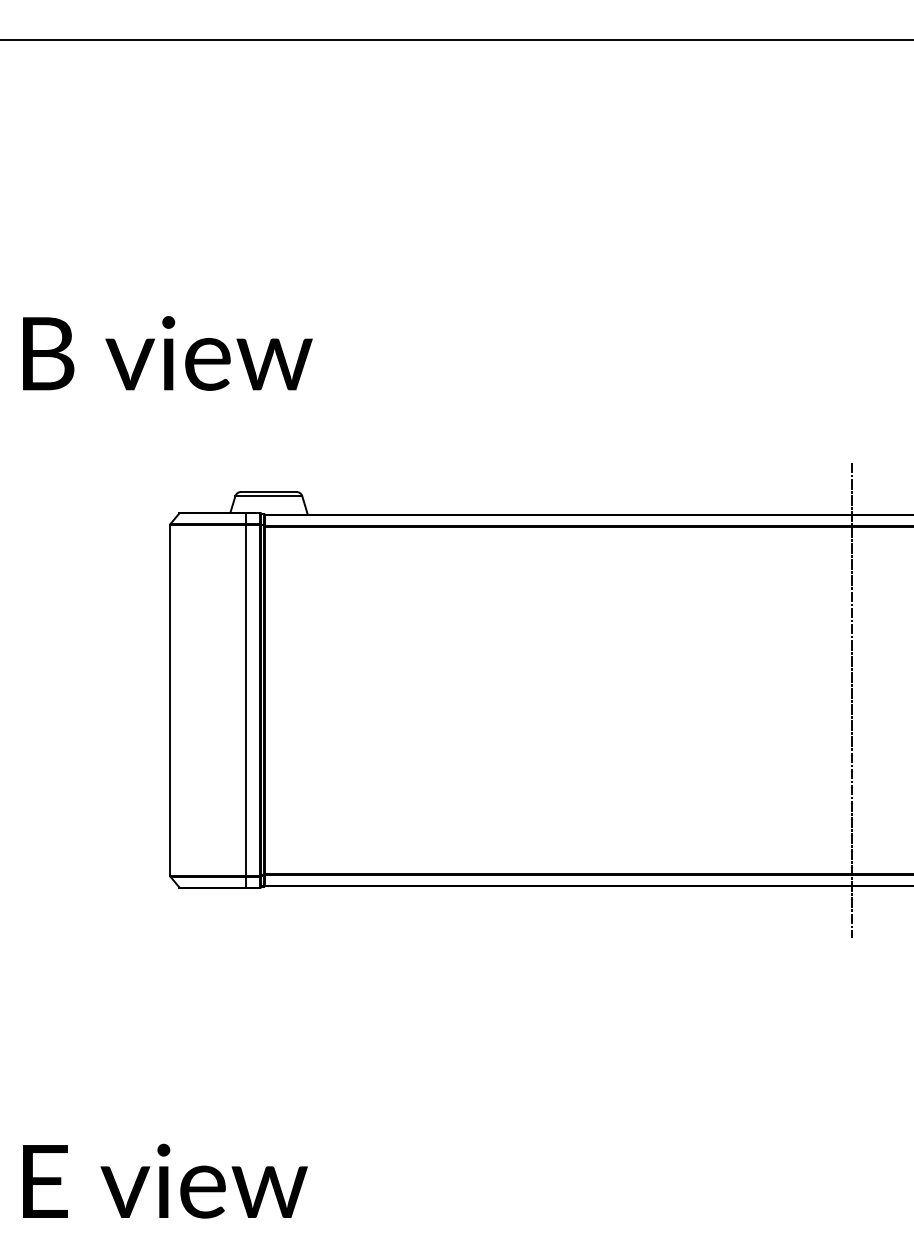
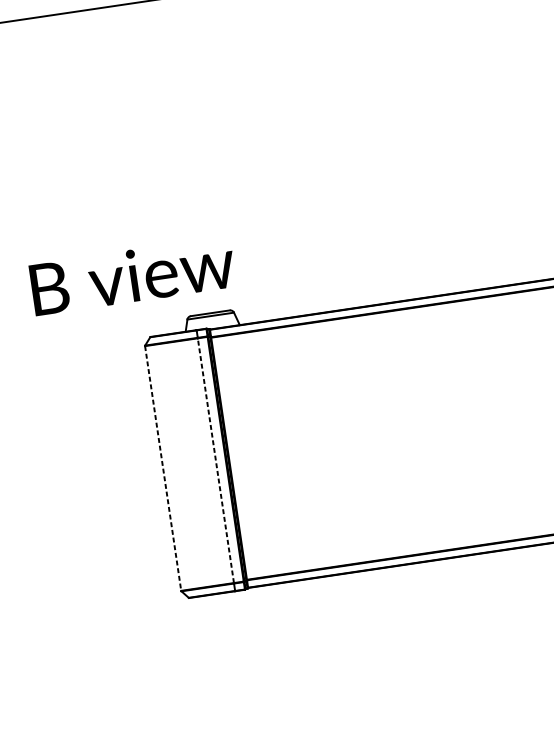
text: (167, 353) -> (132, 275), moved
line: (170, 700) -> (163, 468), solid -> dashed
line: (246, 700) -> (216, 460), solid -> dashed

